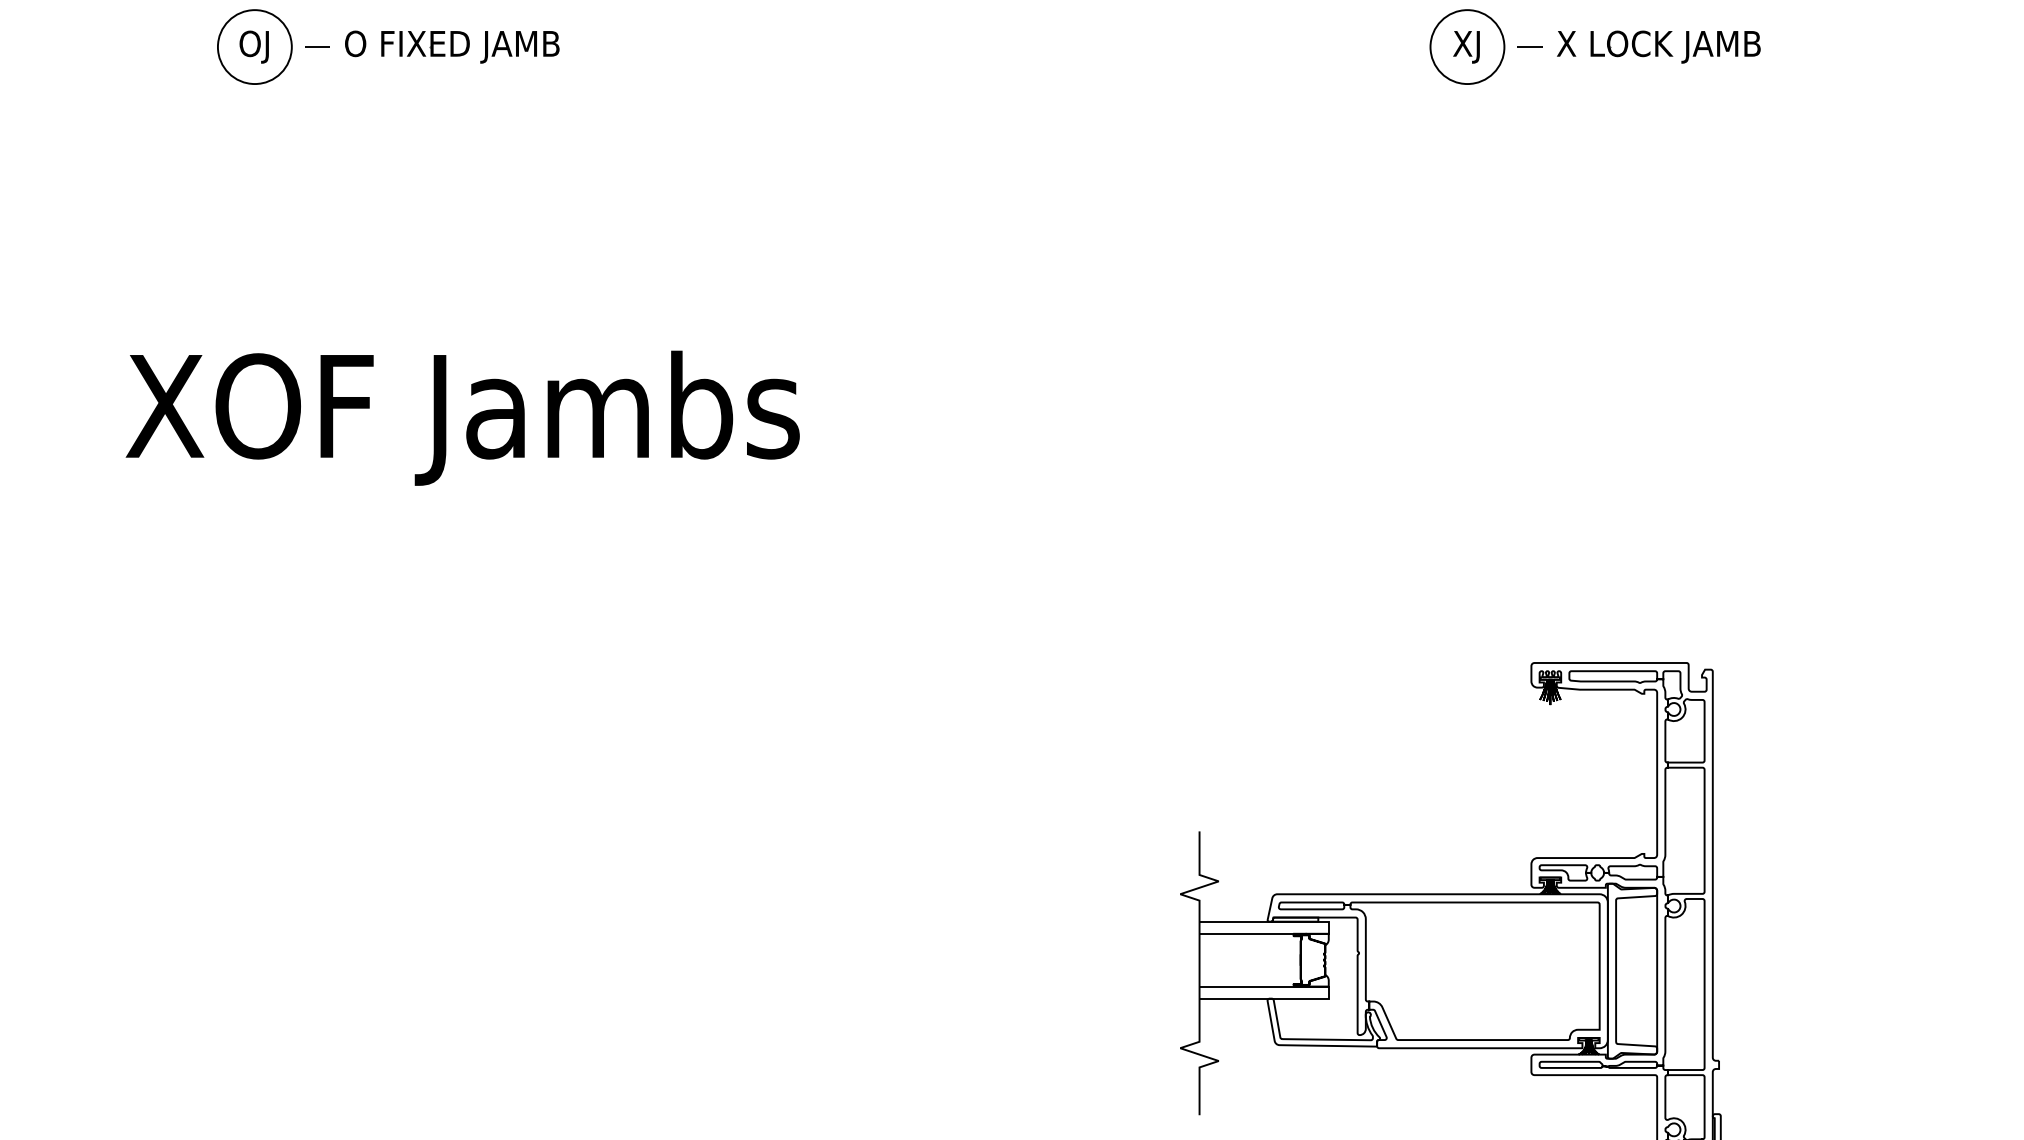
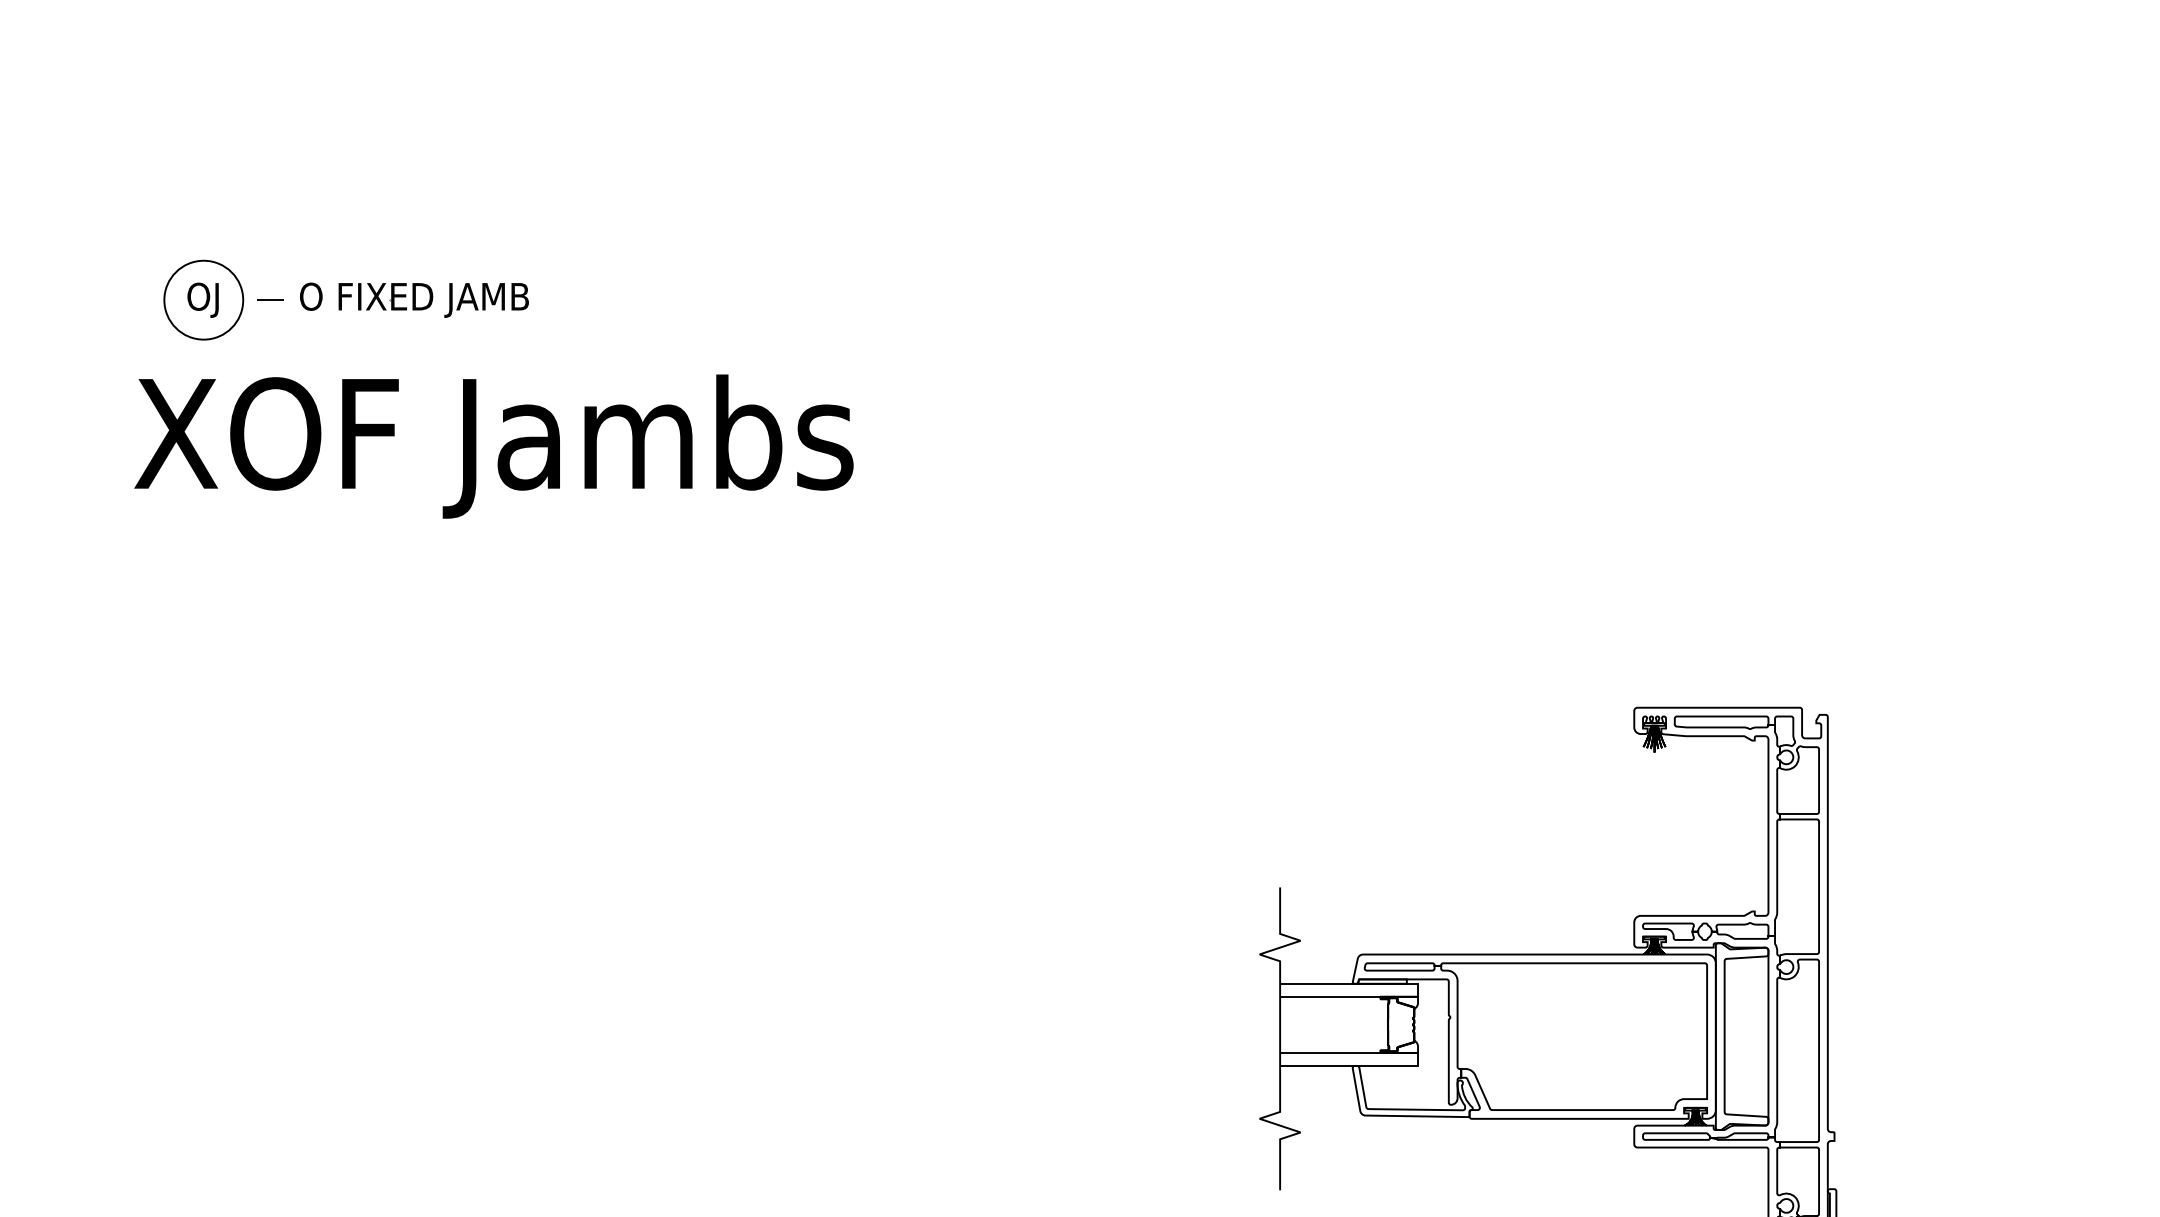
part: (388, 46) -> (346, 299), moved
part: (1594, 46) -> (1701, 49), removed

